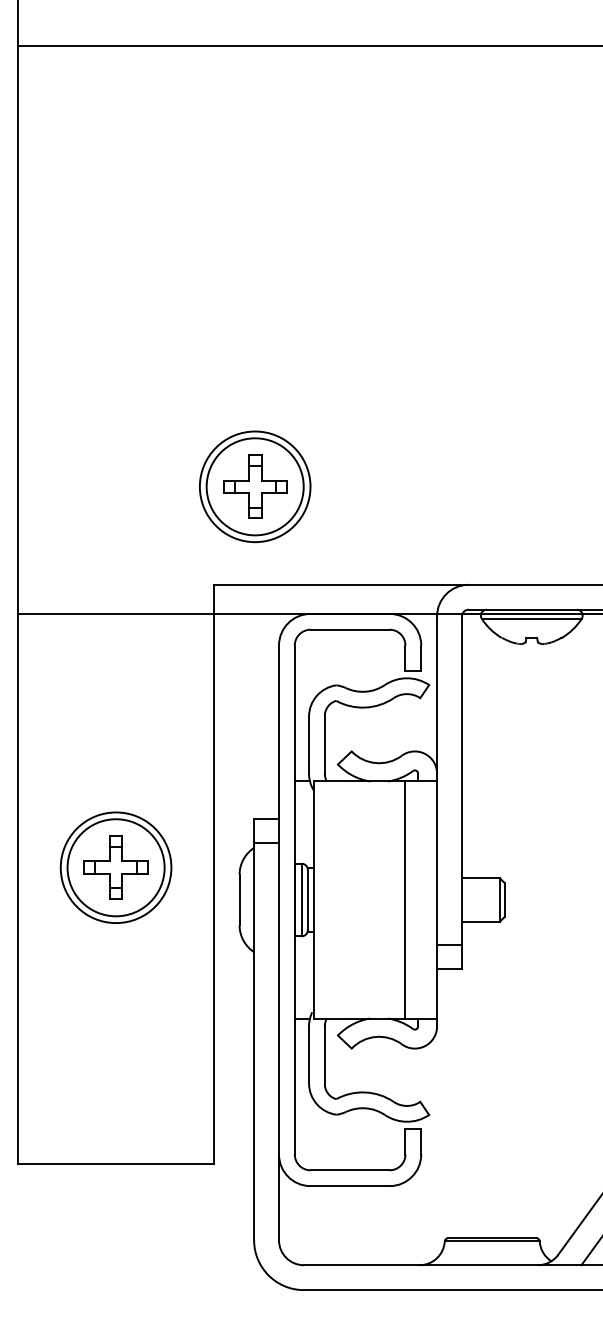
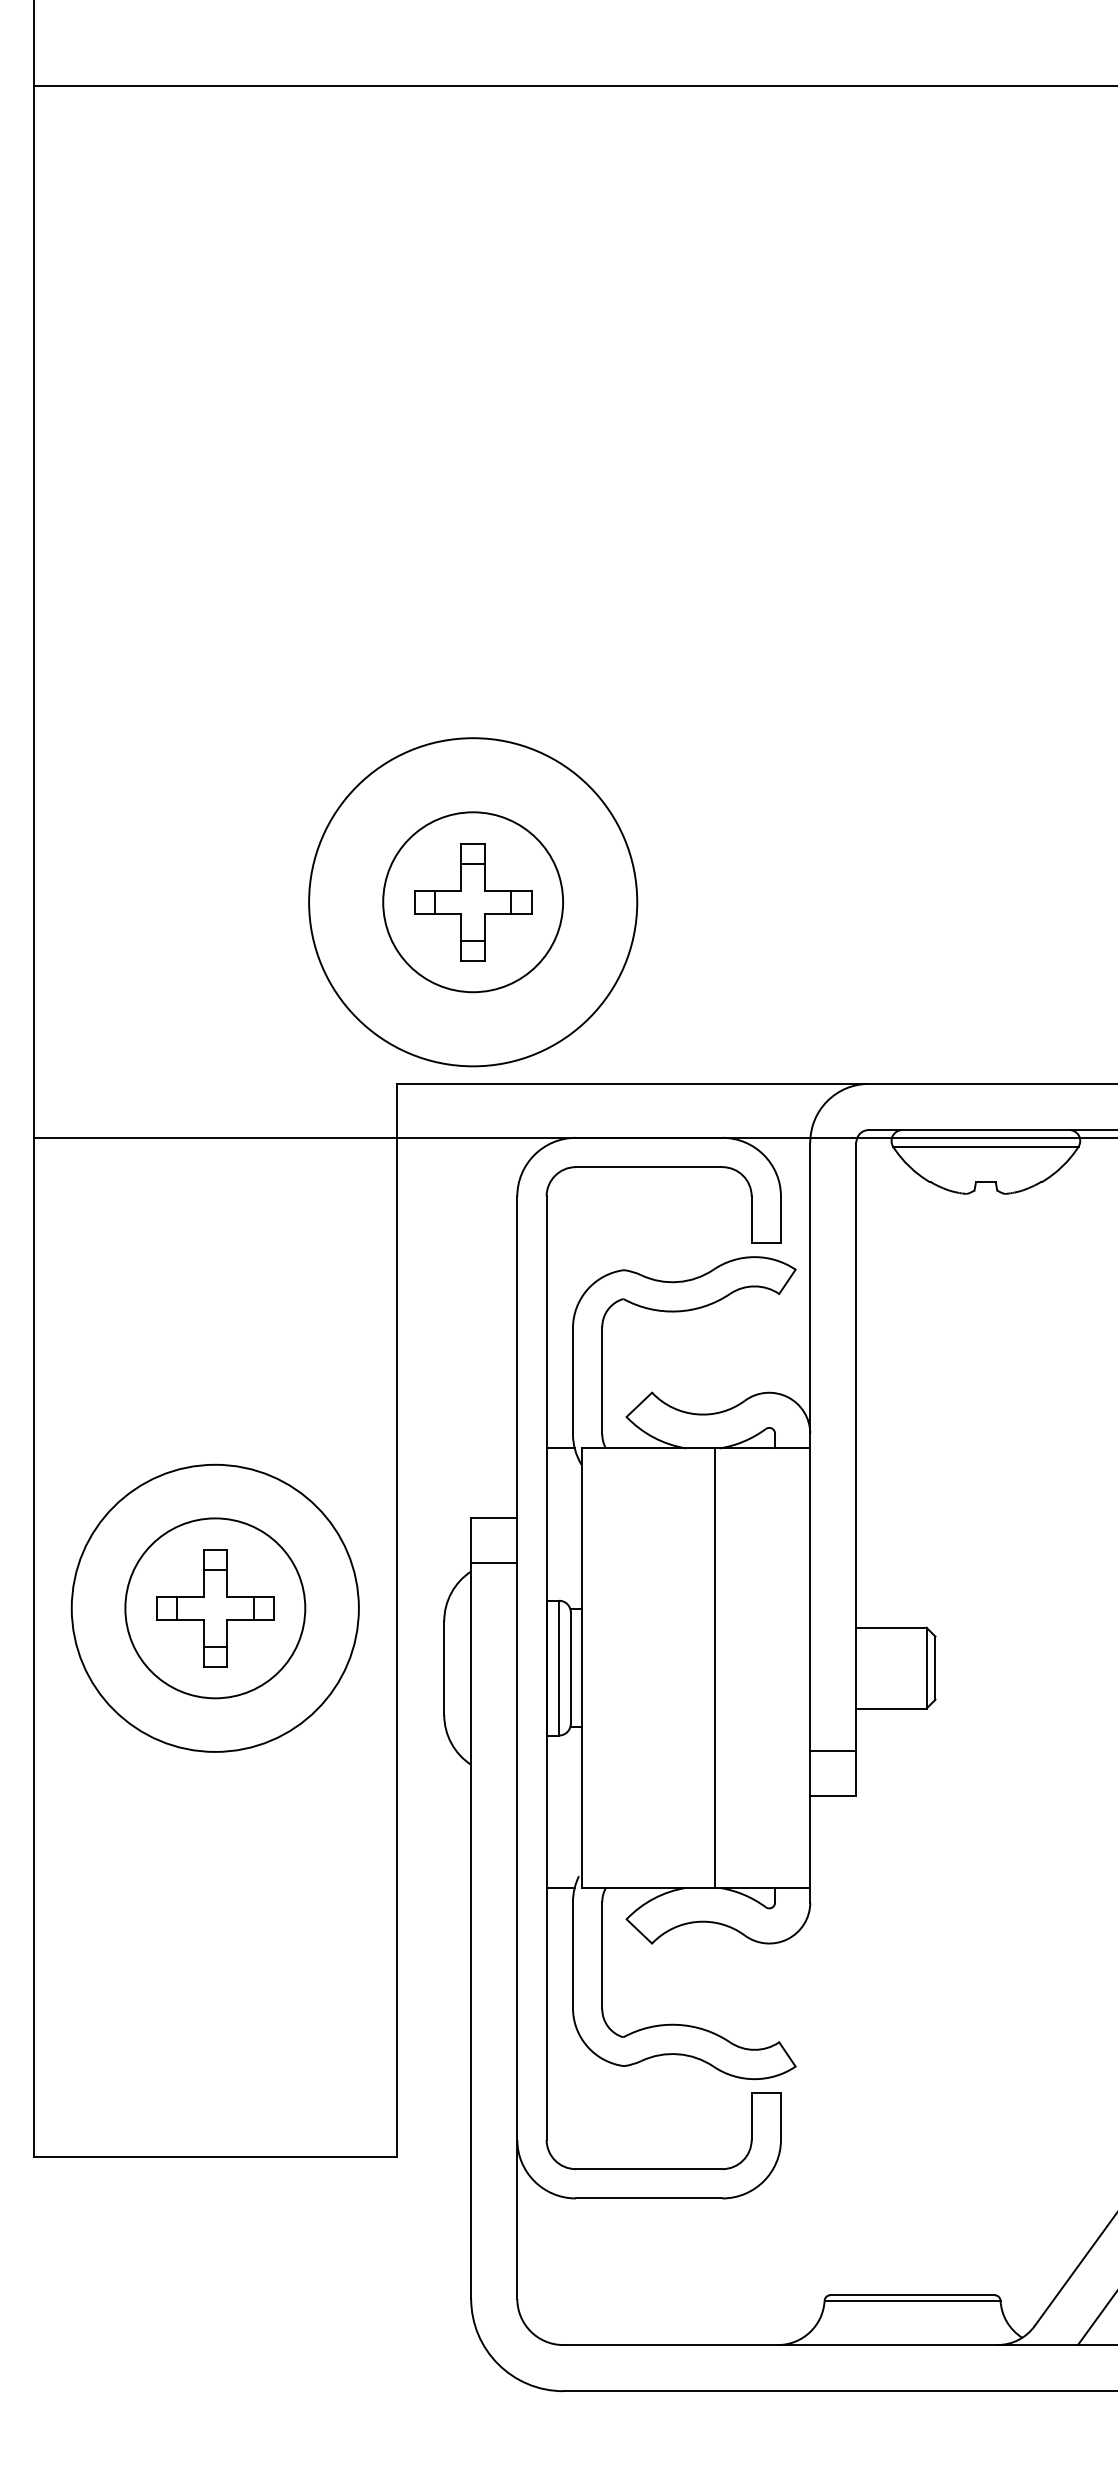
circle: (254, 486) -> (471, 901), size x1.6
circle: (115, 867) -> (214, 1607), size x1.4
line: (405, 899) -> (714, 1667), moved

